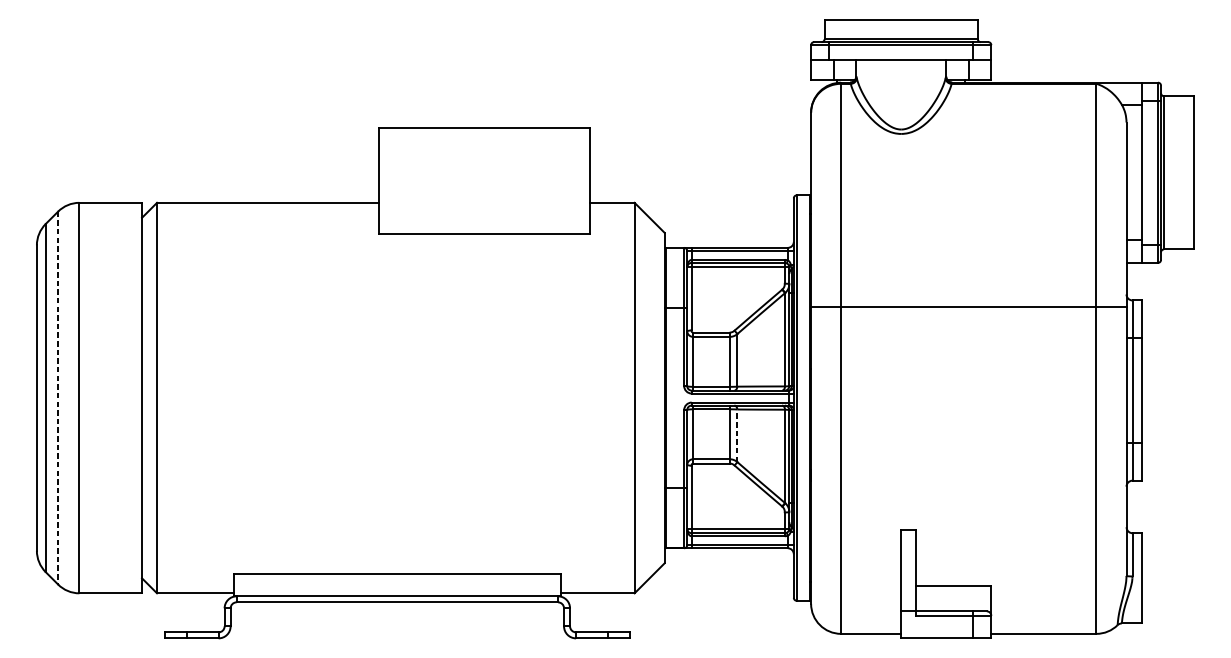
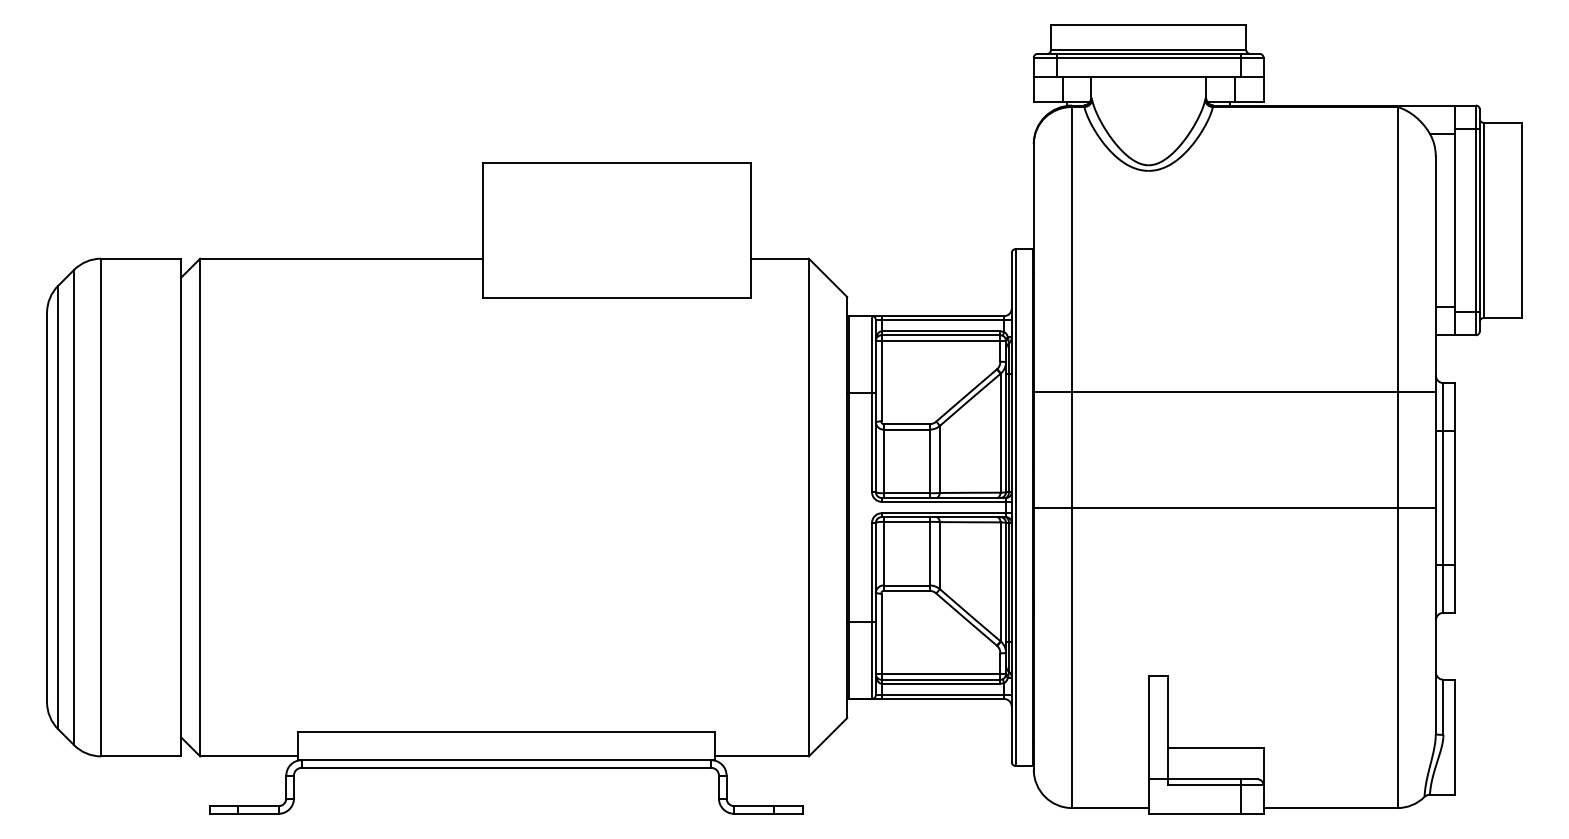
line: (58, 398) -> (74, 507), dashed -> solid
line: (968, 398) -> (1234, 507), added
line: (737, 435) -> (939, 555), dashed -> solid

